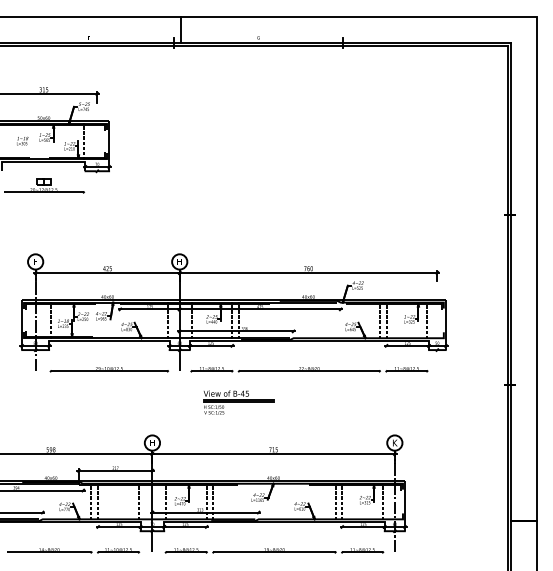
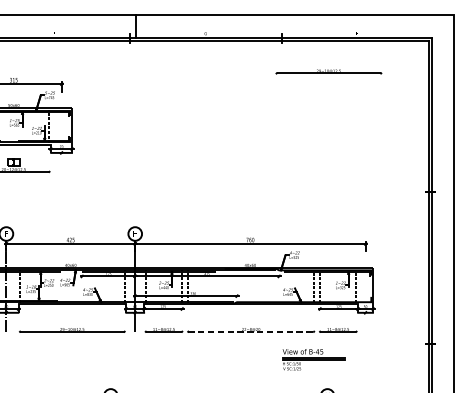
part: (395, 80) -> (328, 71), added
line: (309, 371) -> (251, 331), solid -> dashed
part: (238, 402) -> (313, 359), moved

